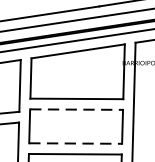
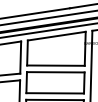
line: (76, 109) -> (55, 72), dashed -> solid
line: (76, 143) -> (55, 93), dashed -> solid

